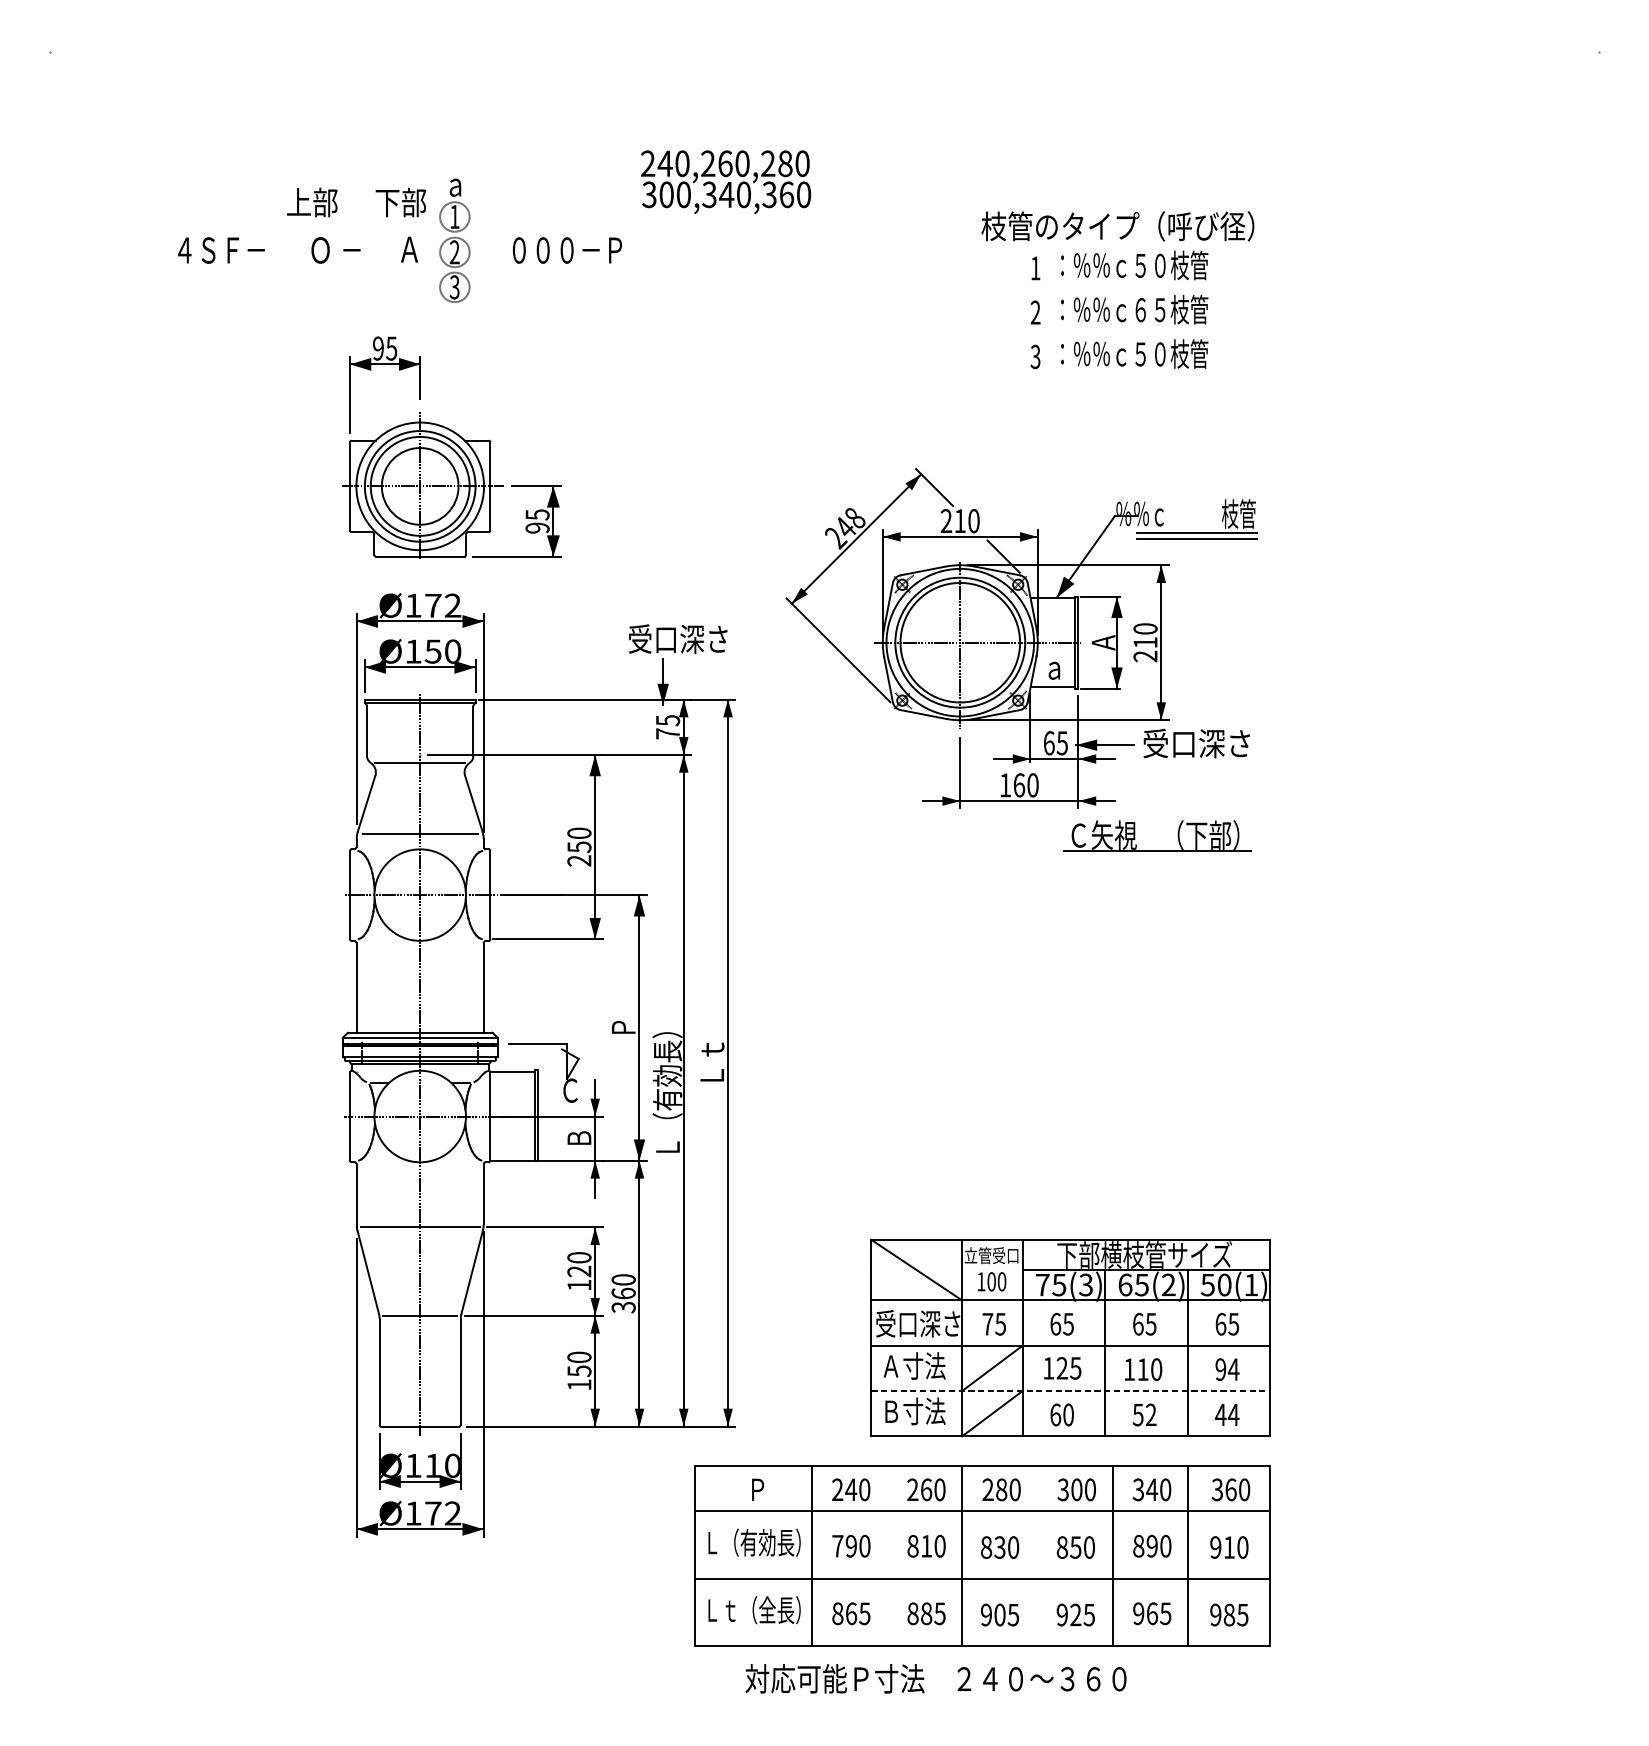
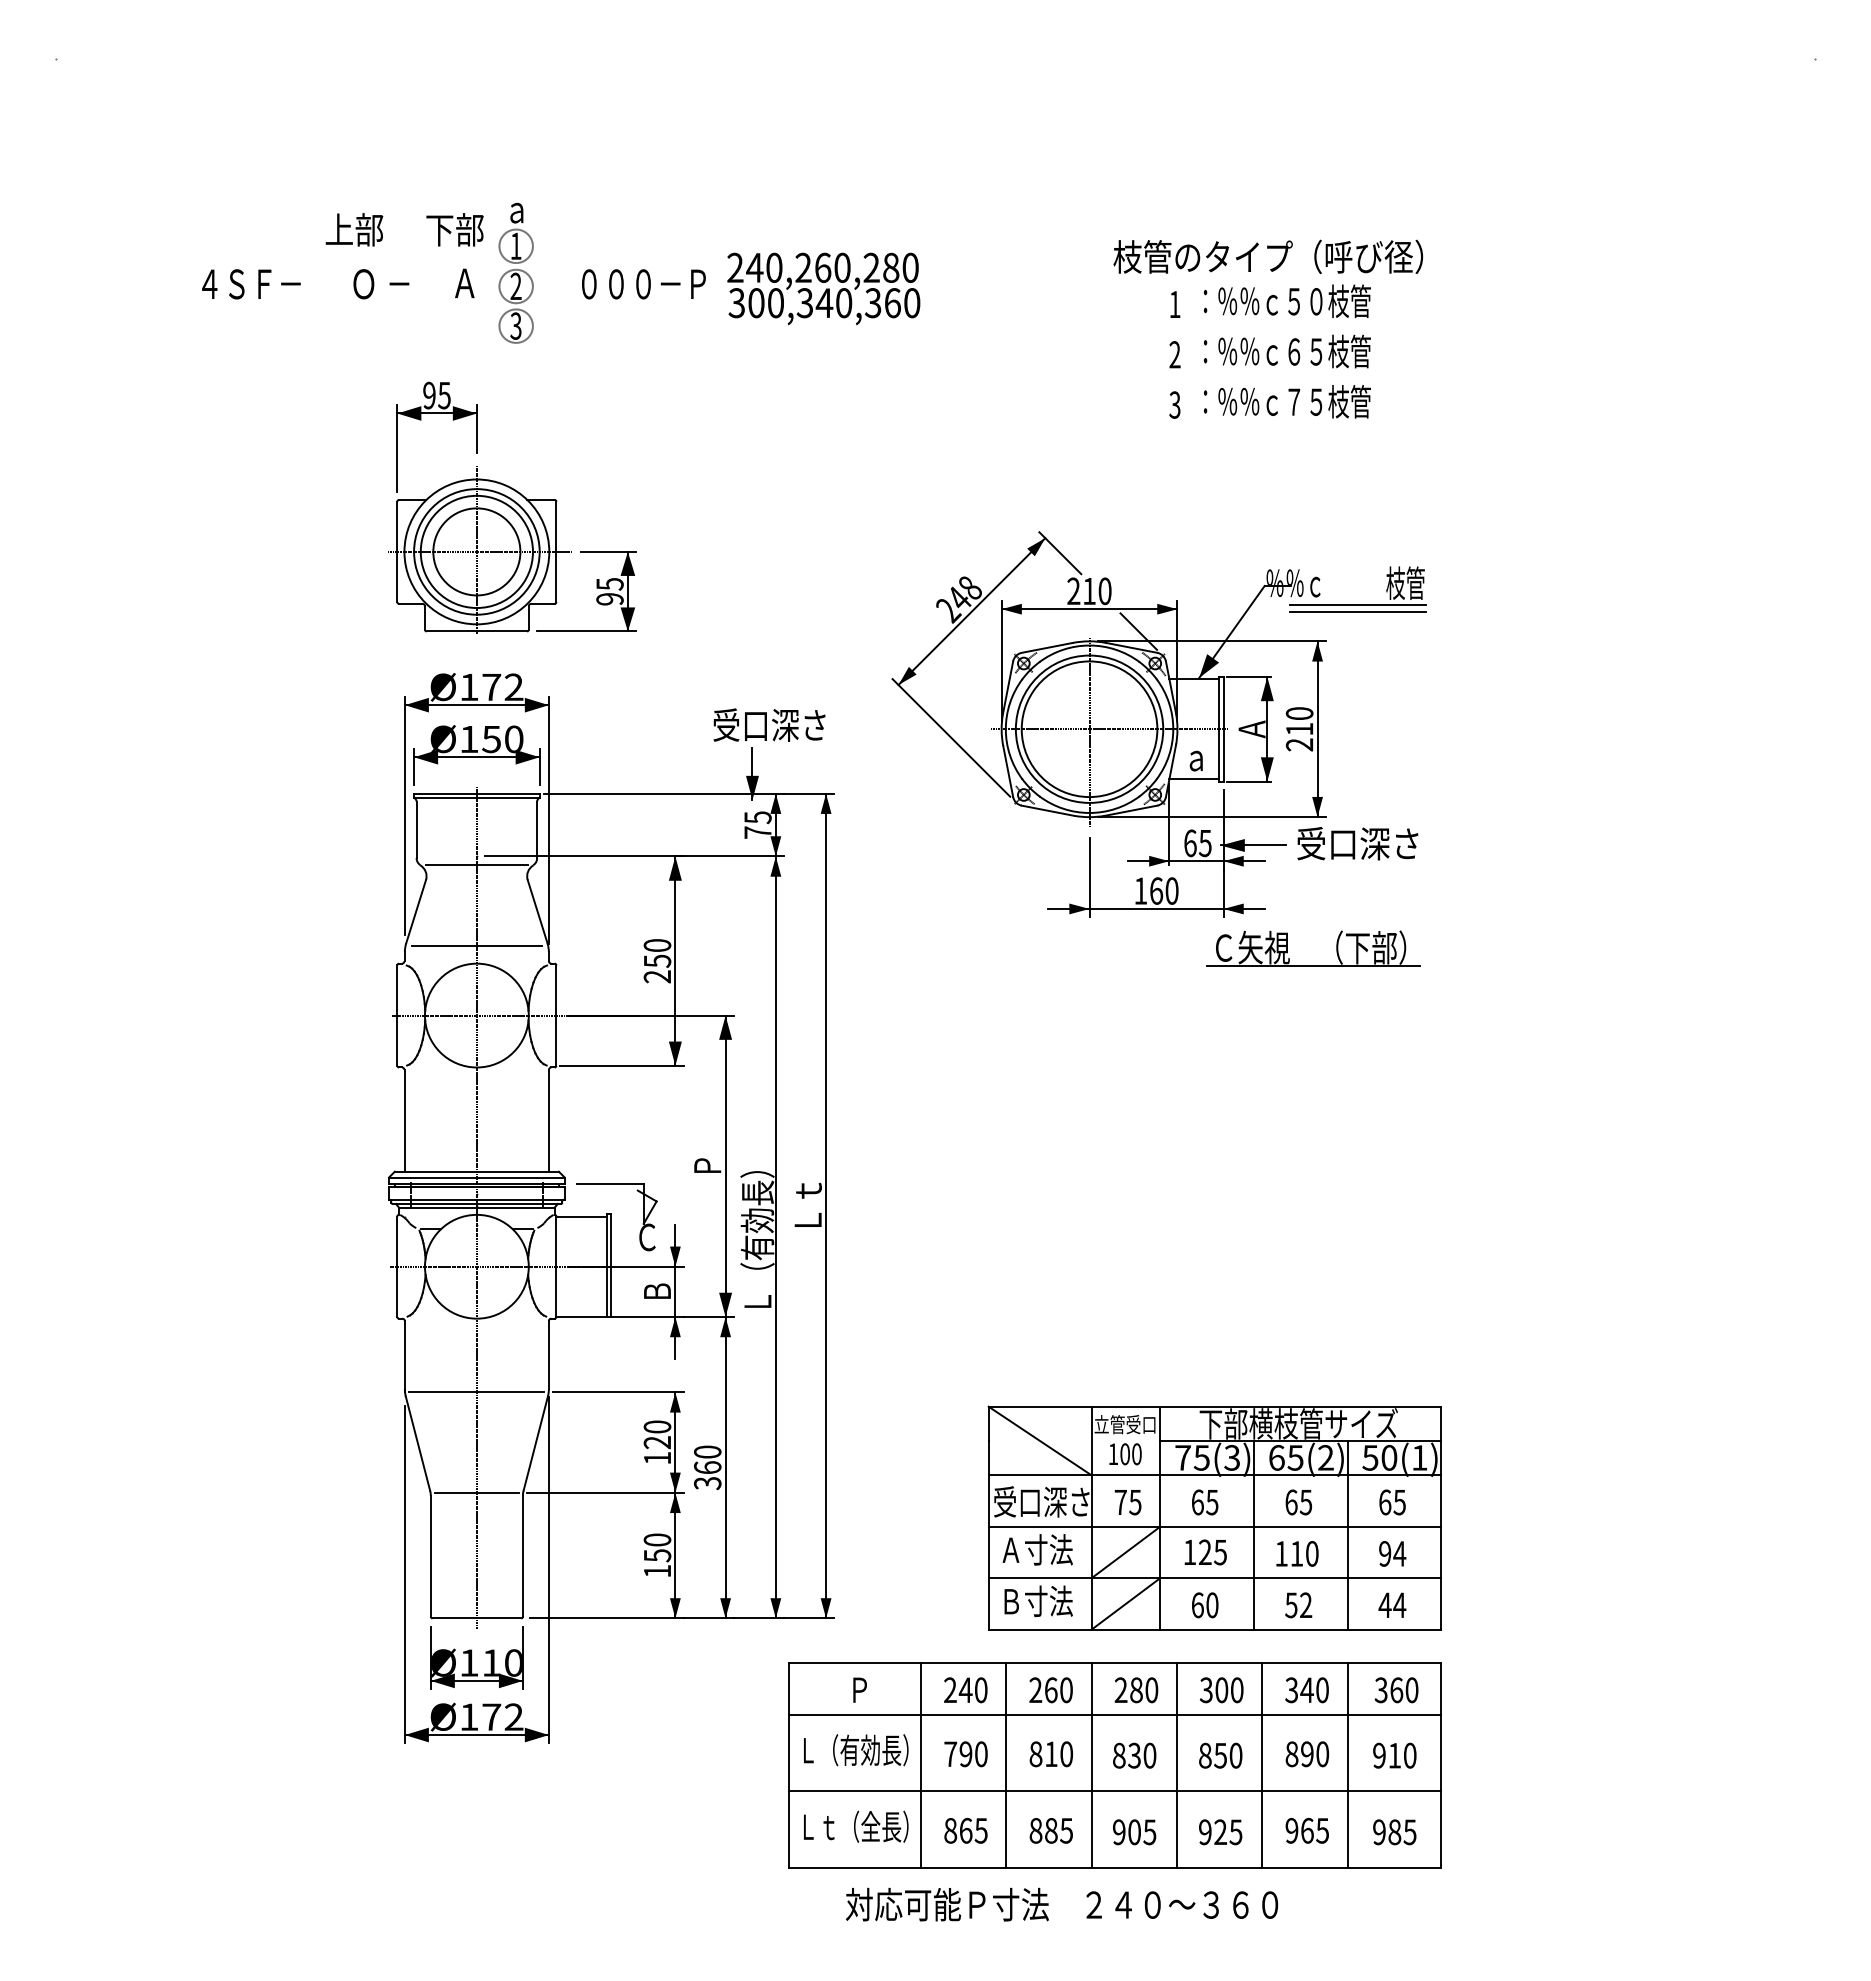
text: (725, 181) -> (823, 288), moved
text: (1150, 353) -> (1305, 401), ：％％ｃ５０枝管 -> ：％％ｃ７５枝管
line: (1071, 1391) -> (1215, 1578), dashed -> solid
line: (887, 1556) -> (1006, 1765), added
line: (1036, 1556) -> (1176, 1765), added

